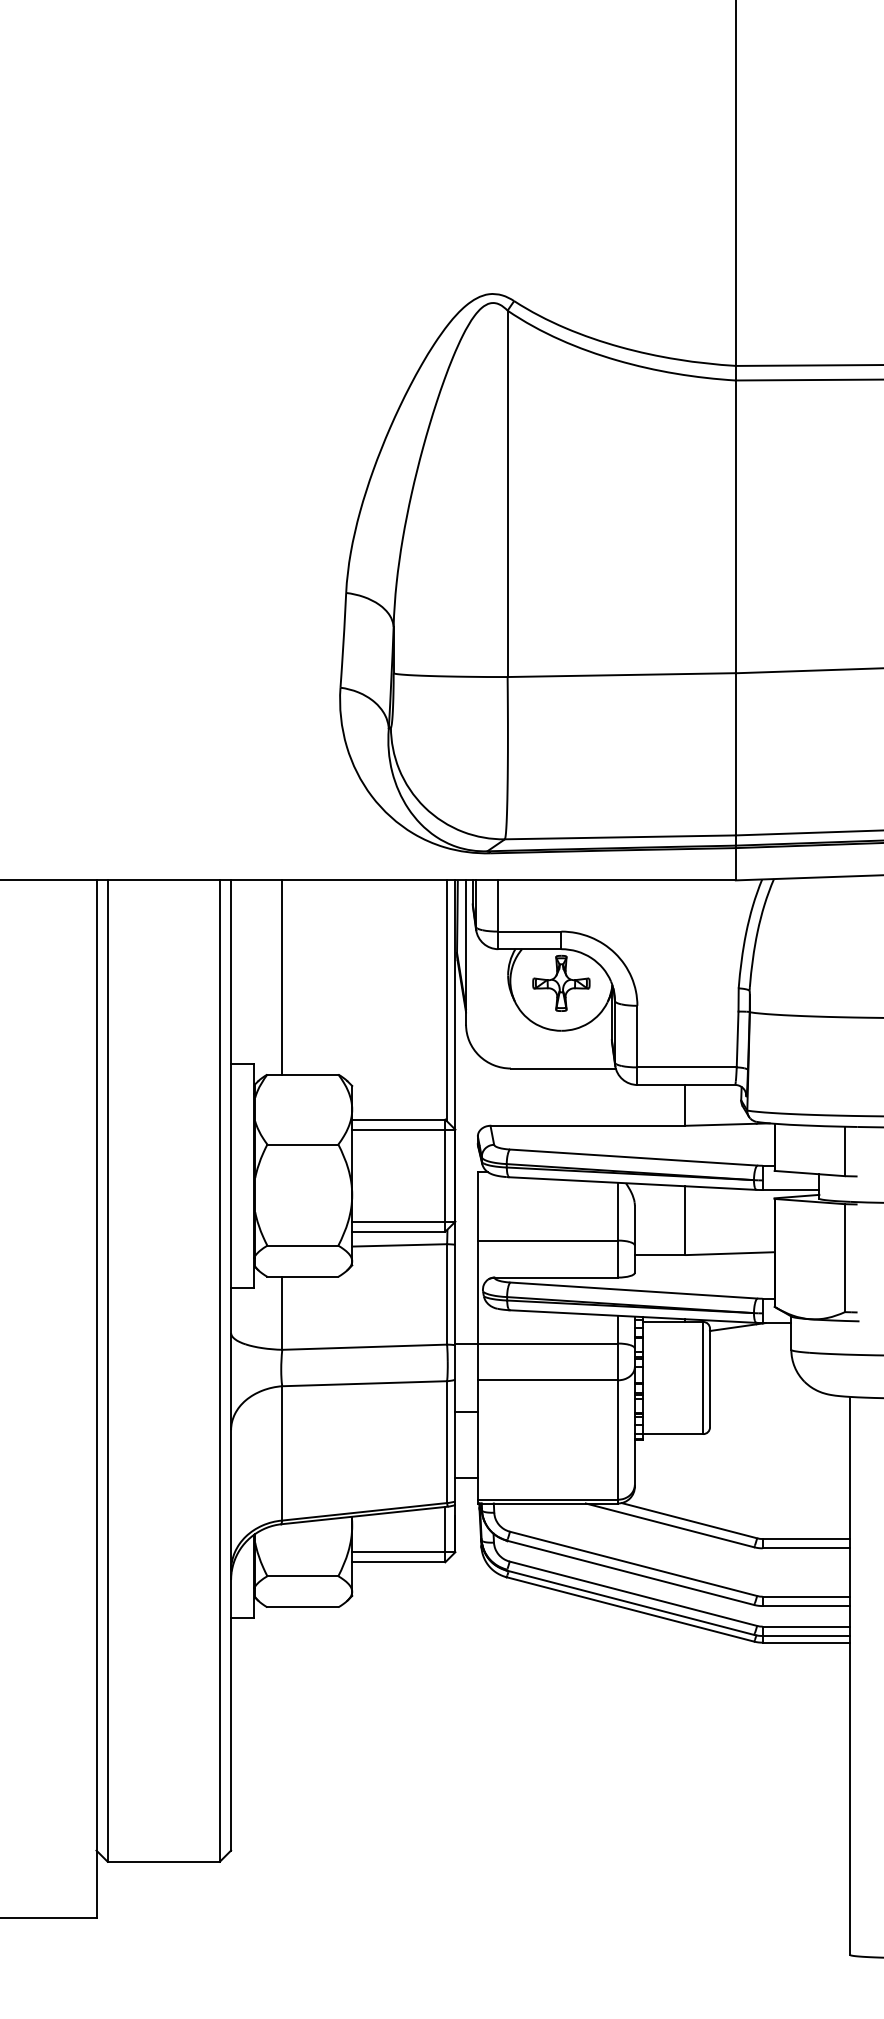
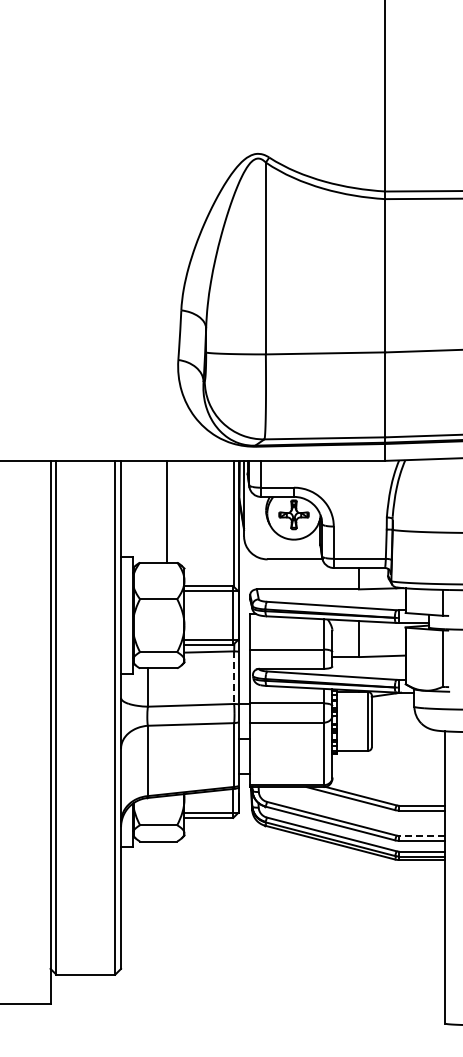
line: (281, 977) -> (166, 511), moved
line: (447, 1295) -> (234, 678), solid -> dashed
line: (806, 1595) -> (422, 835), solid -> dashed

